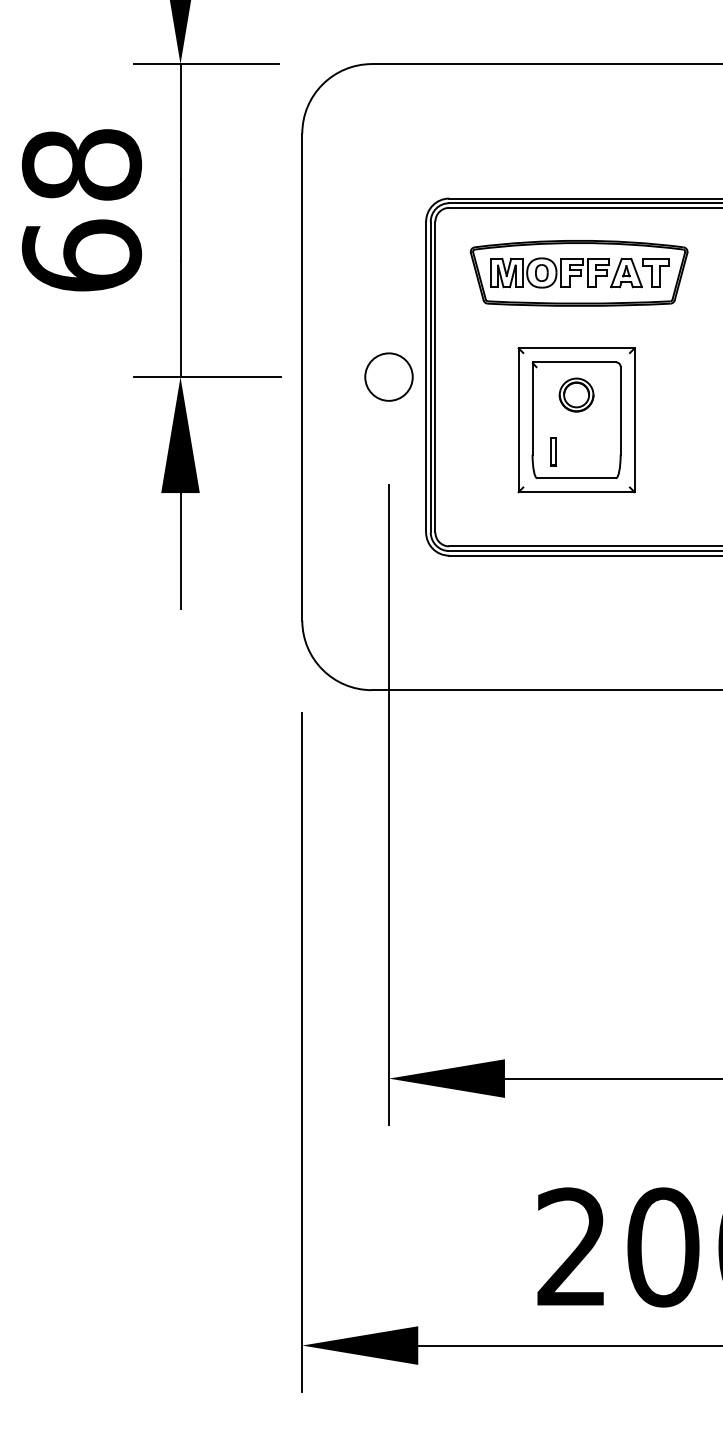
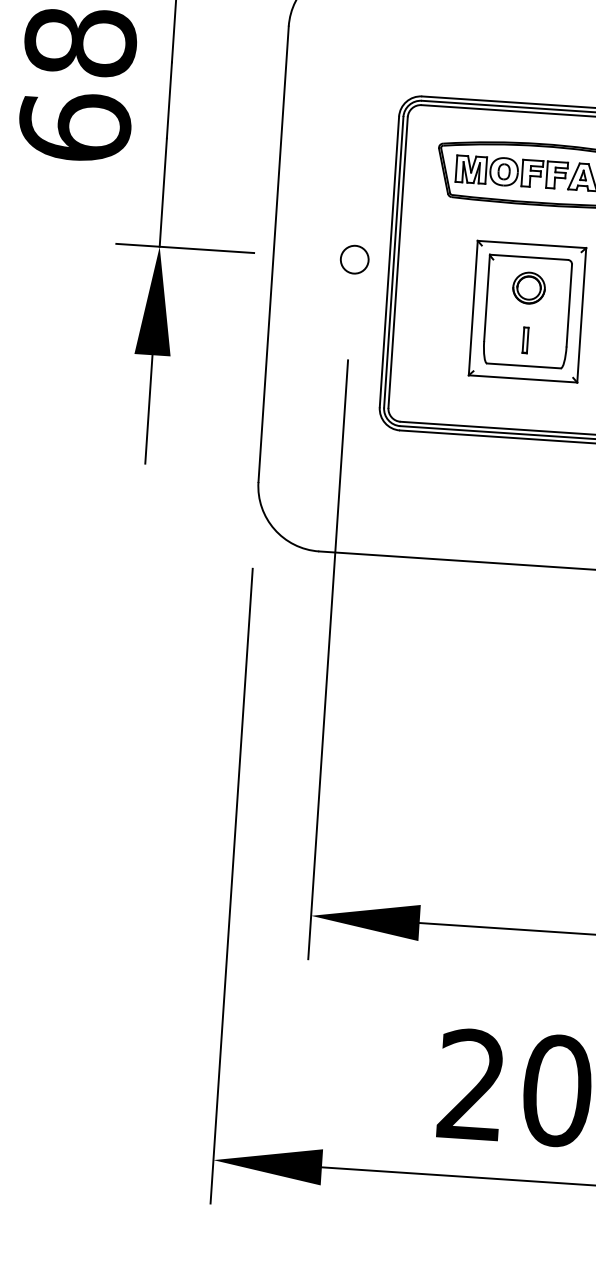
circle: (388, 376) -> (354, 259), size x0.62
part: (553, 451) -> (525, 339), moved

